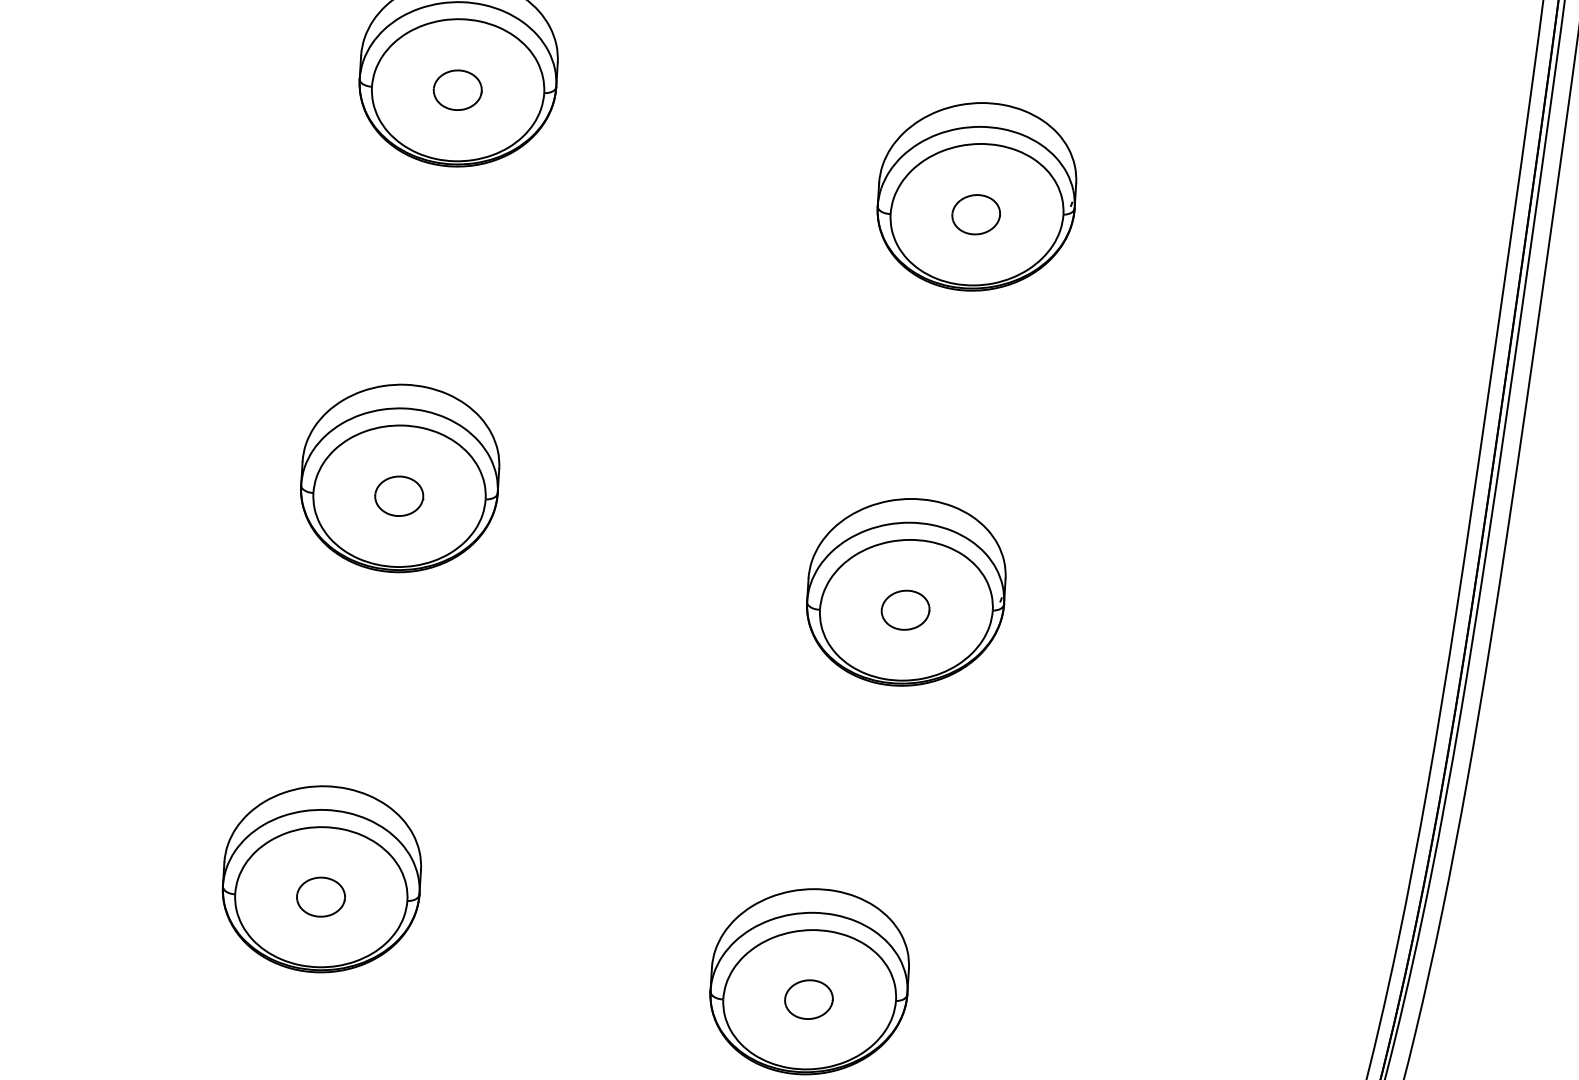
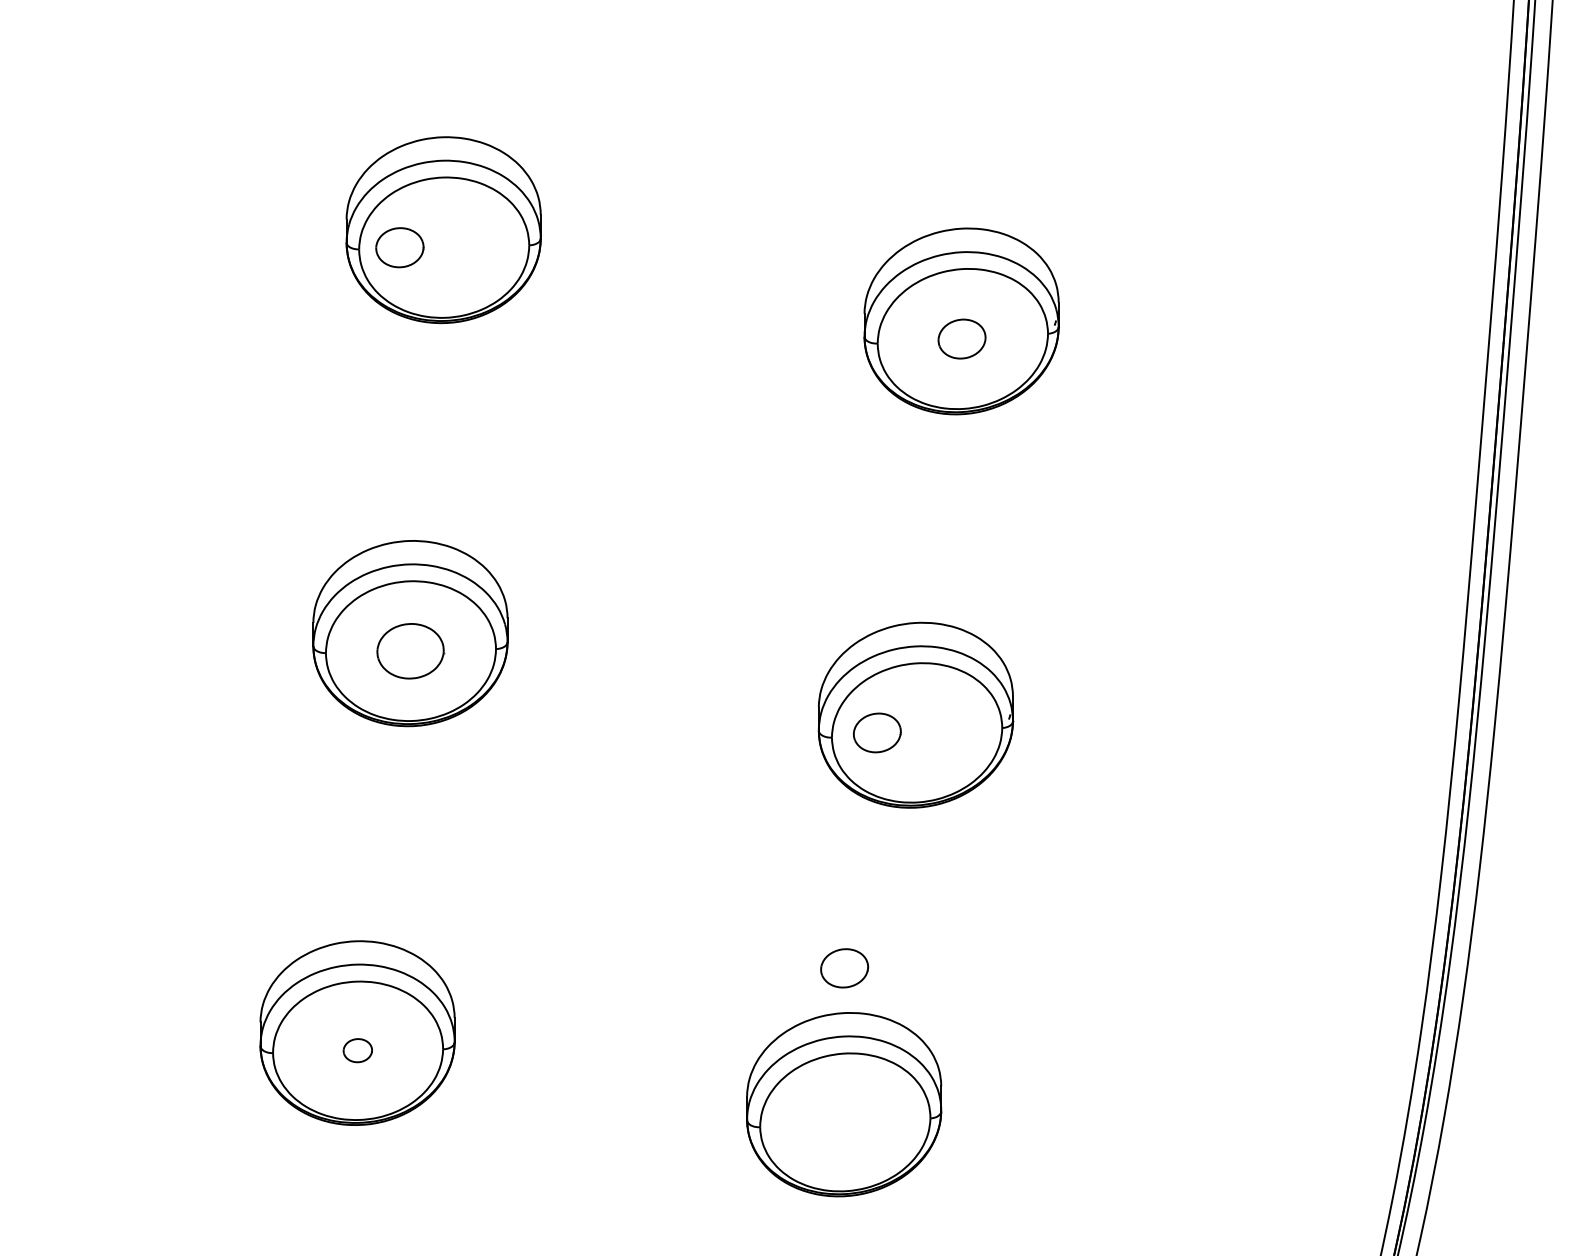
part: (457, 90) -> (399, 247), moved
part: (399, 495) -> (410, 650), size x1.4
part: (904, 609) -> (876, 732), moved
part: (320, 896) -> (357, 1050), size x0.6
part: (808, 999) -> (844, 968), moved

